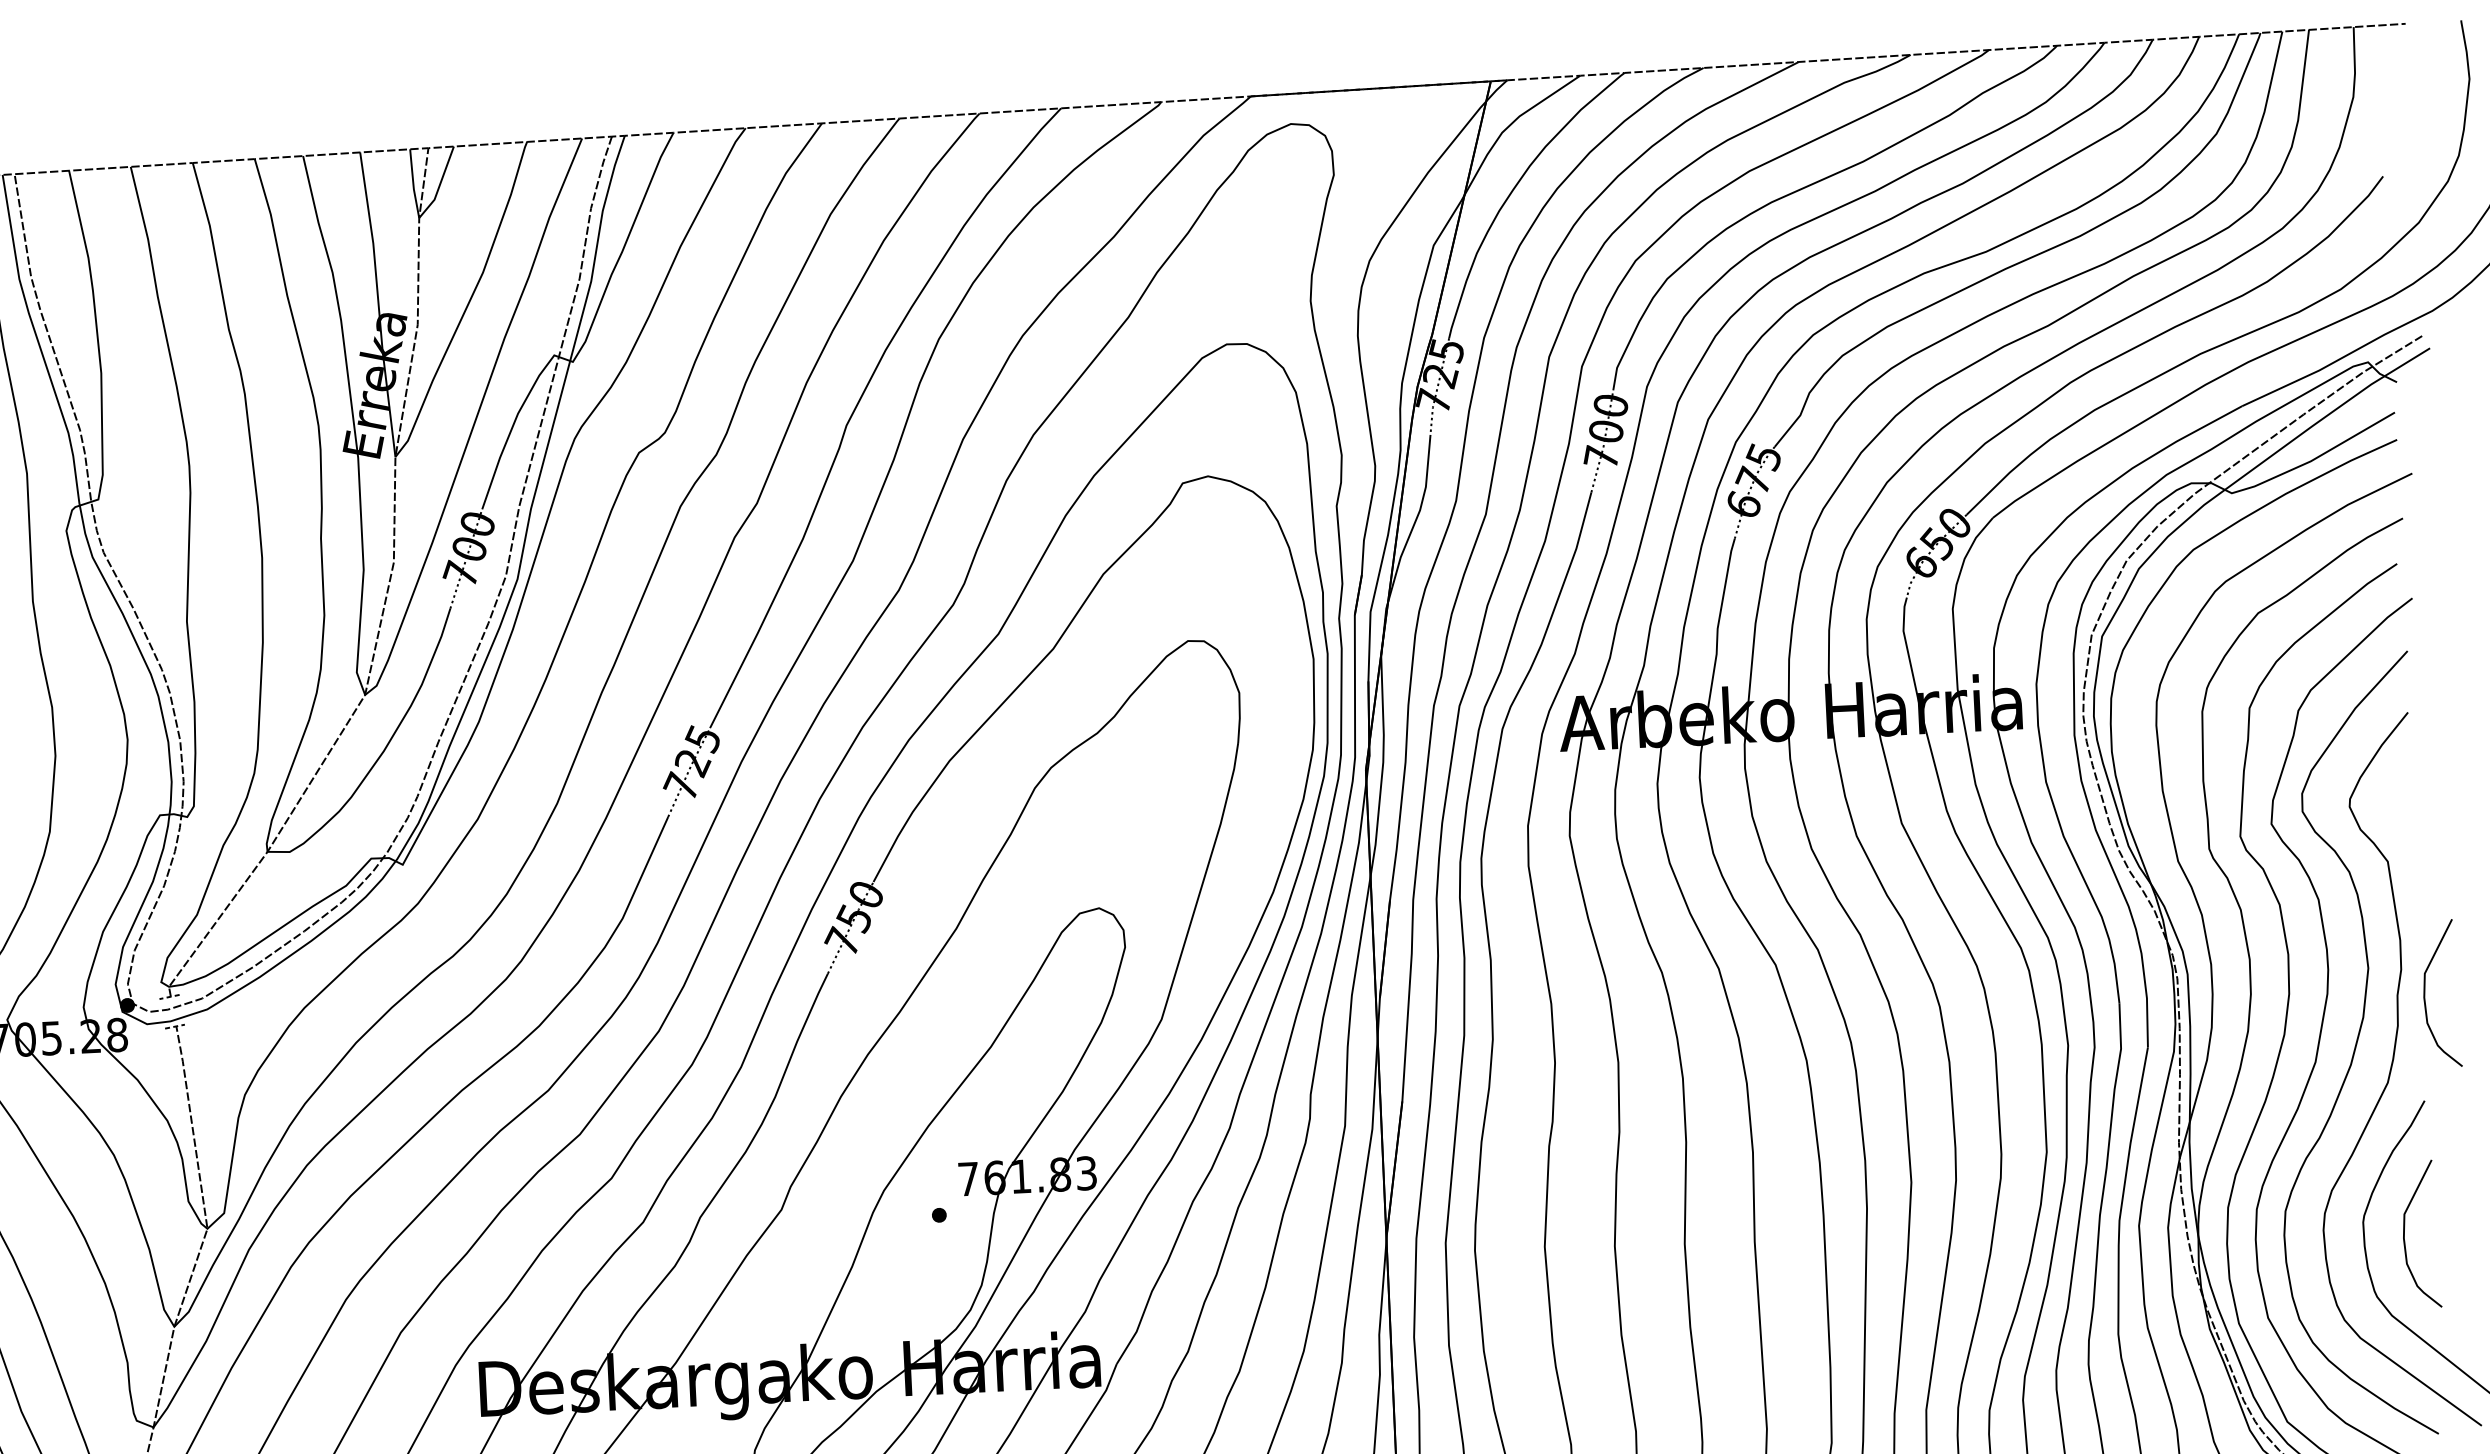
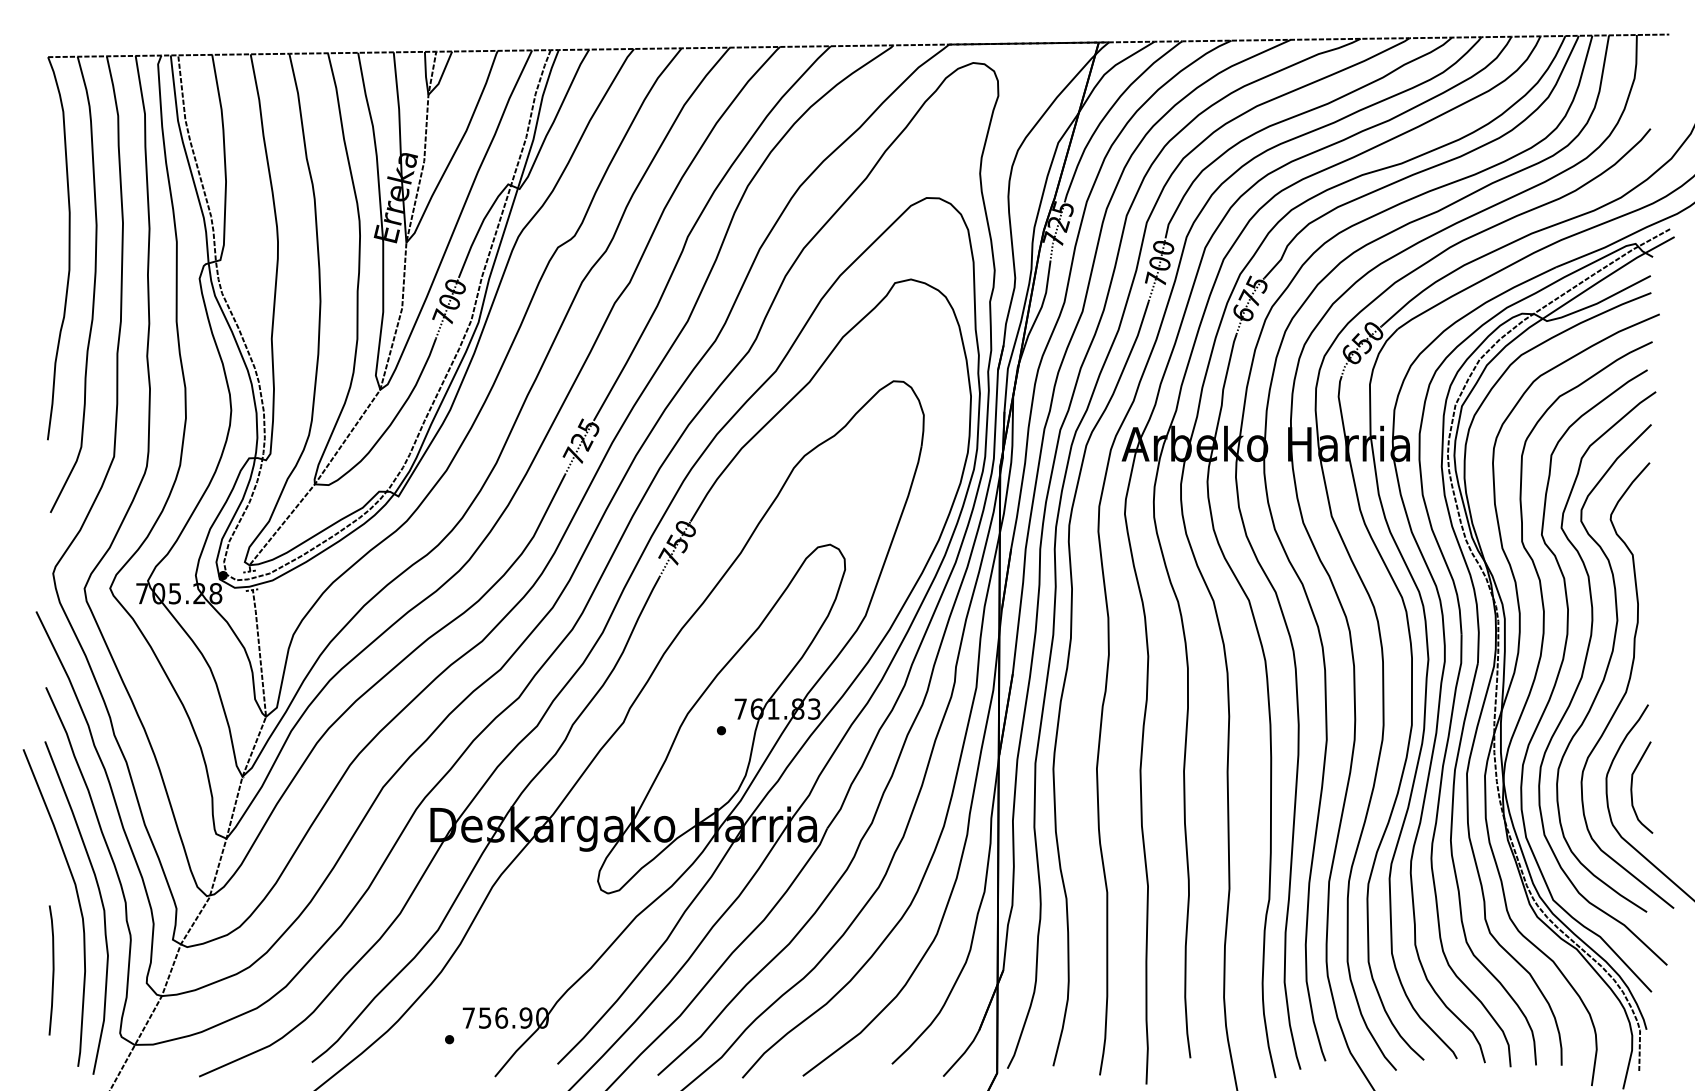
curve: (2426, 994) -> (1652, 638), removed

